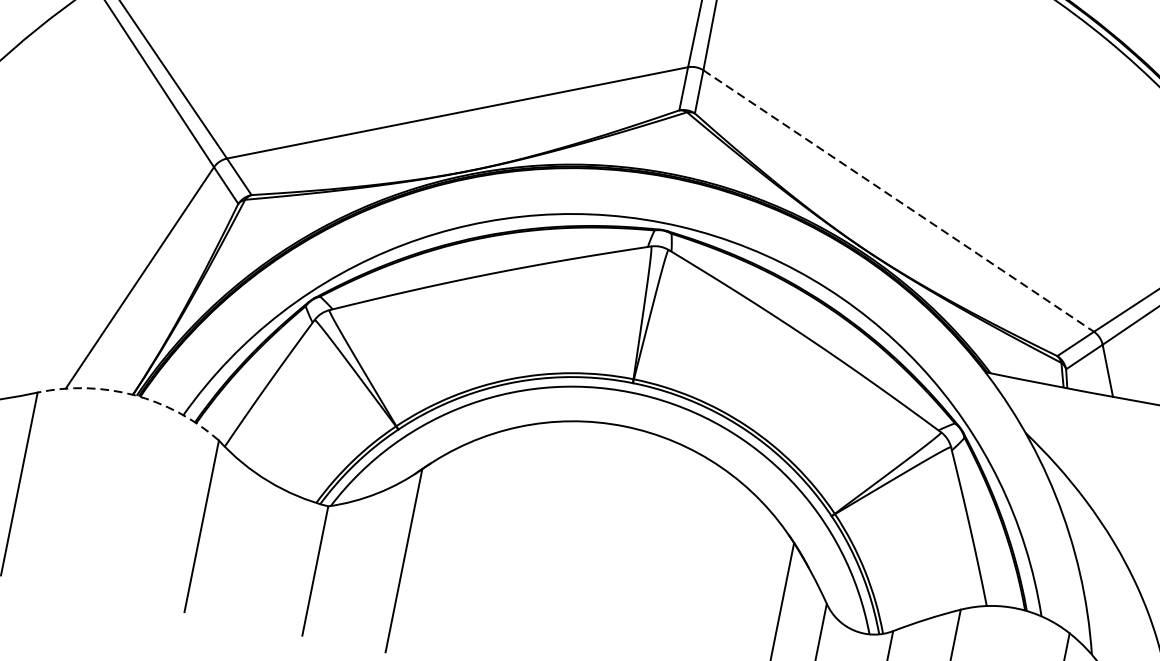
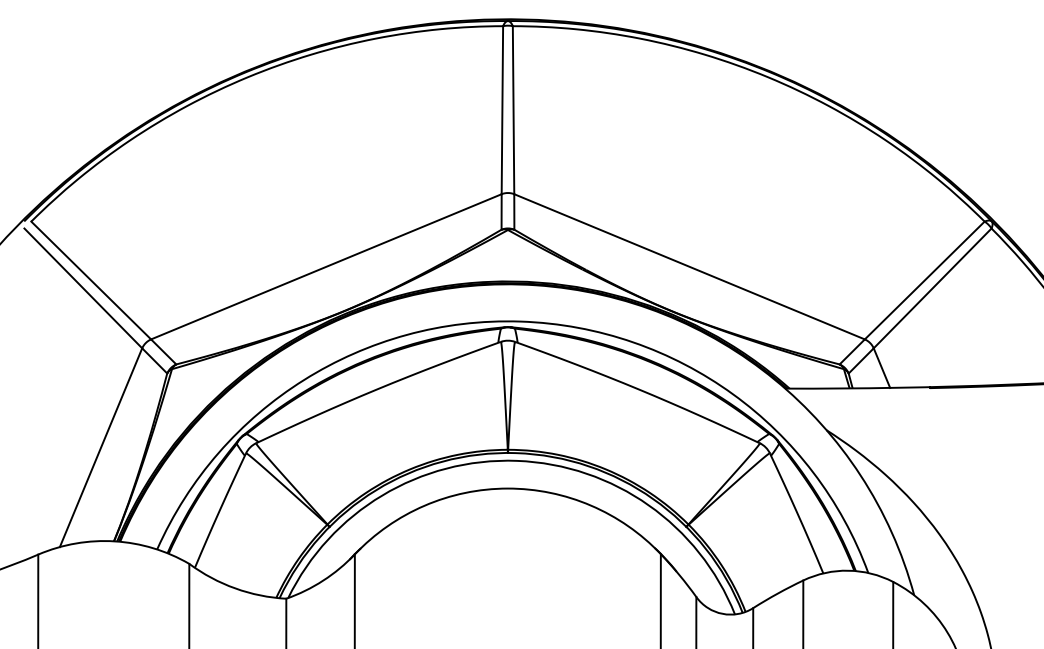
line: (898, 200) -> (689, 266), dashed -> solid
arc: (133, 395) -> (114, 541), dashed -> solid

